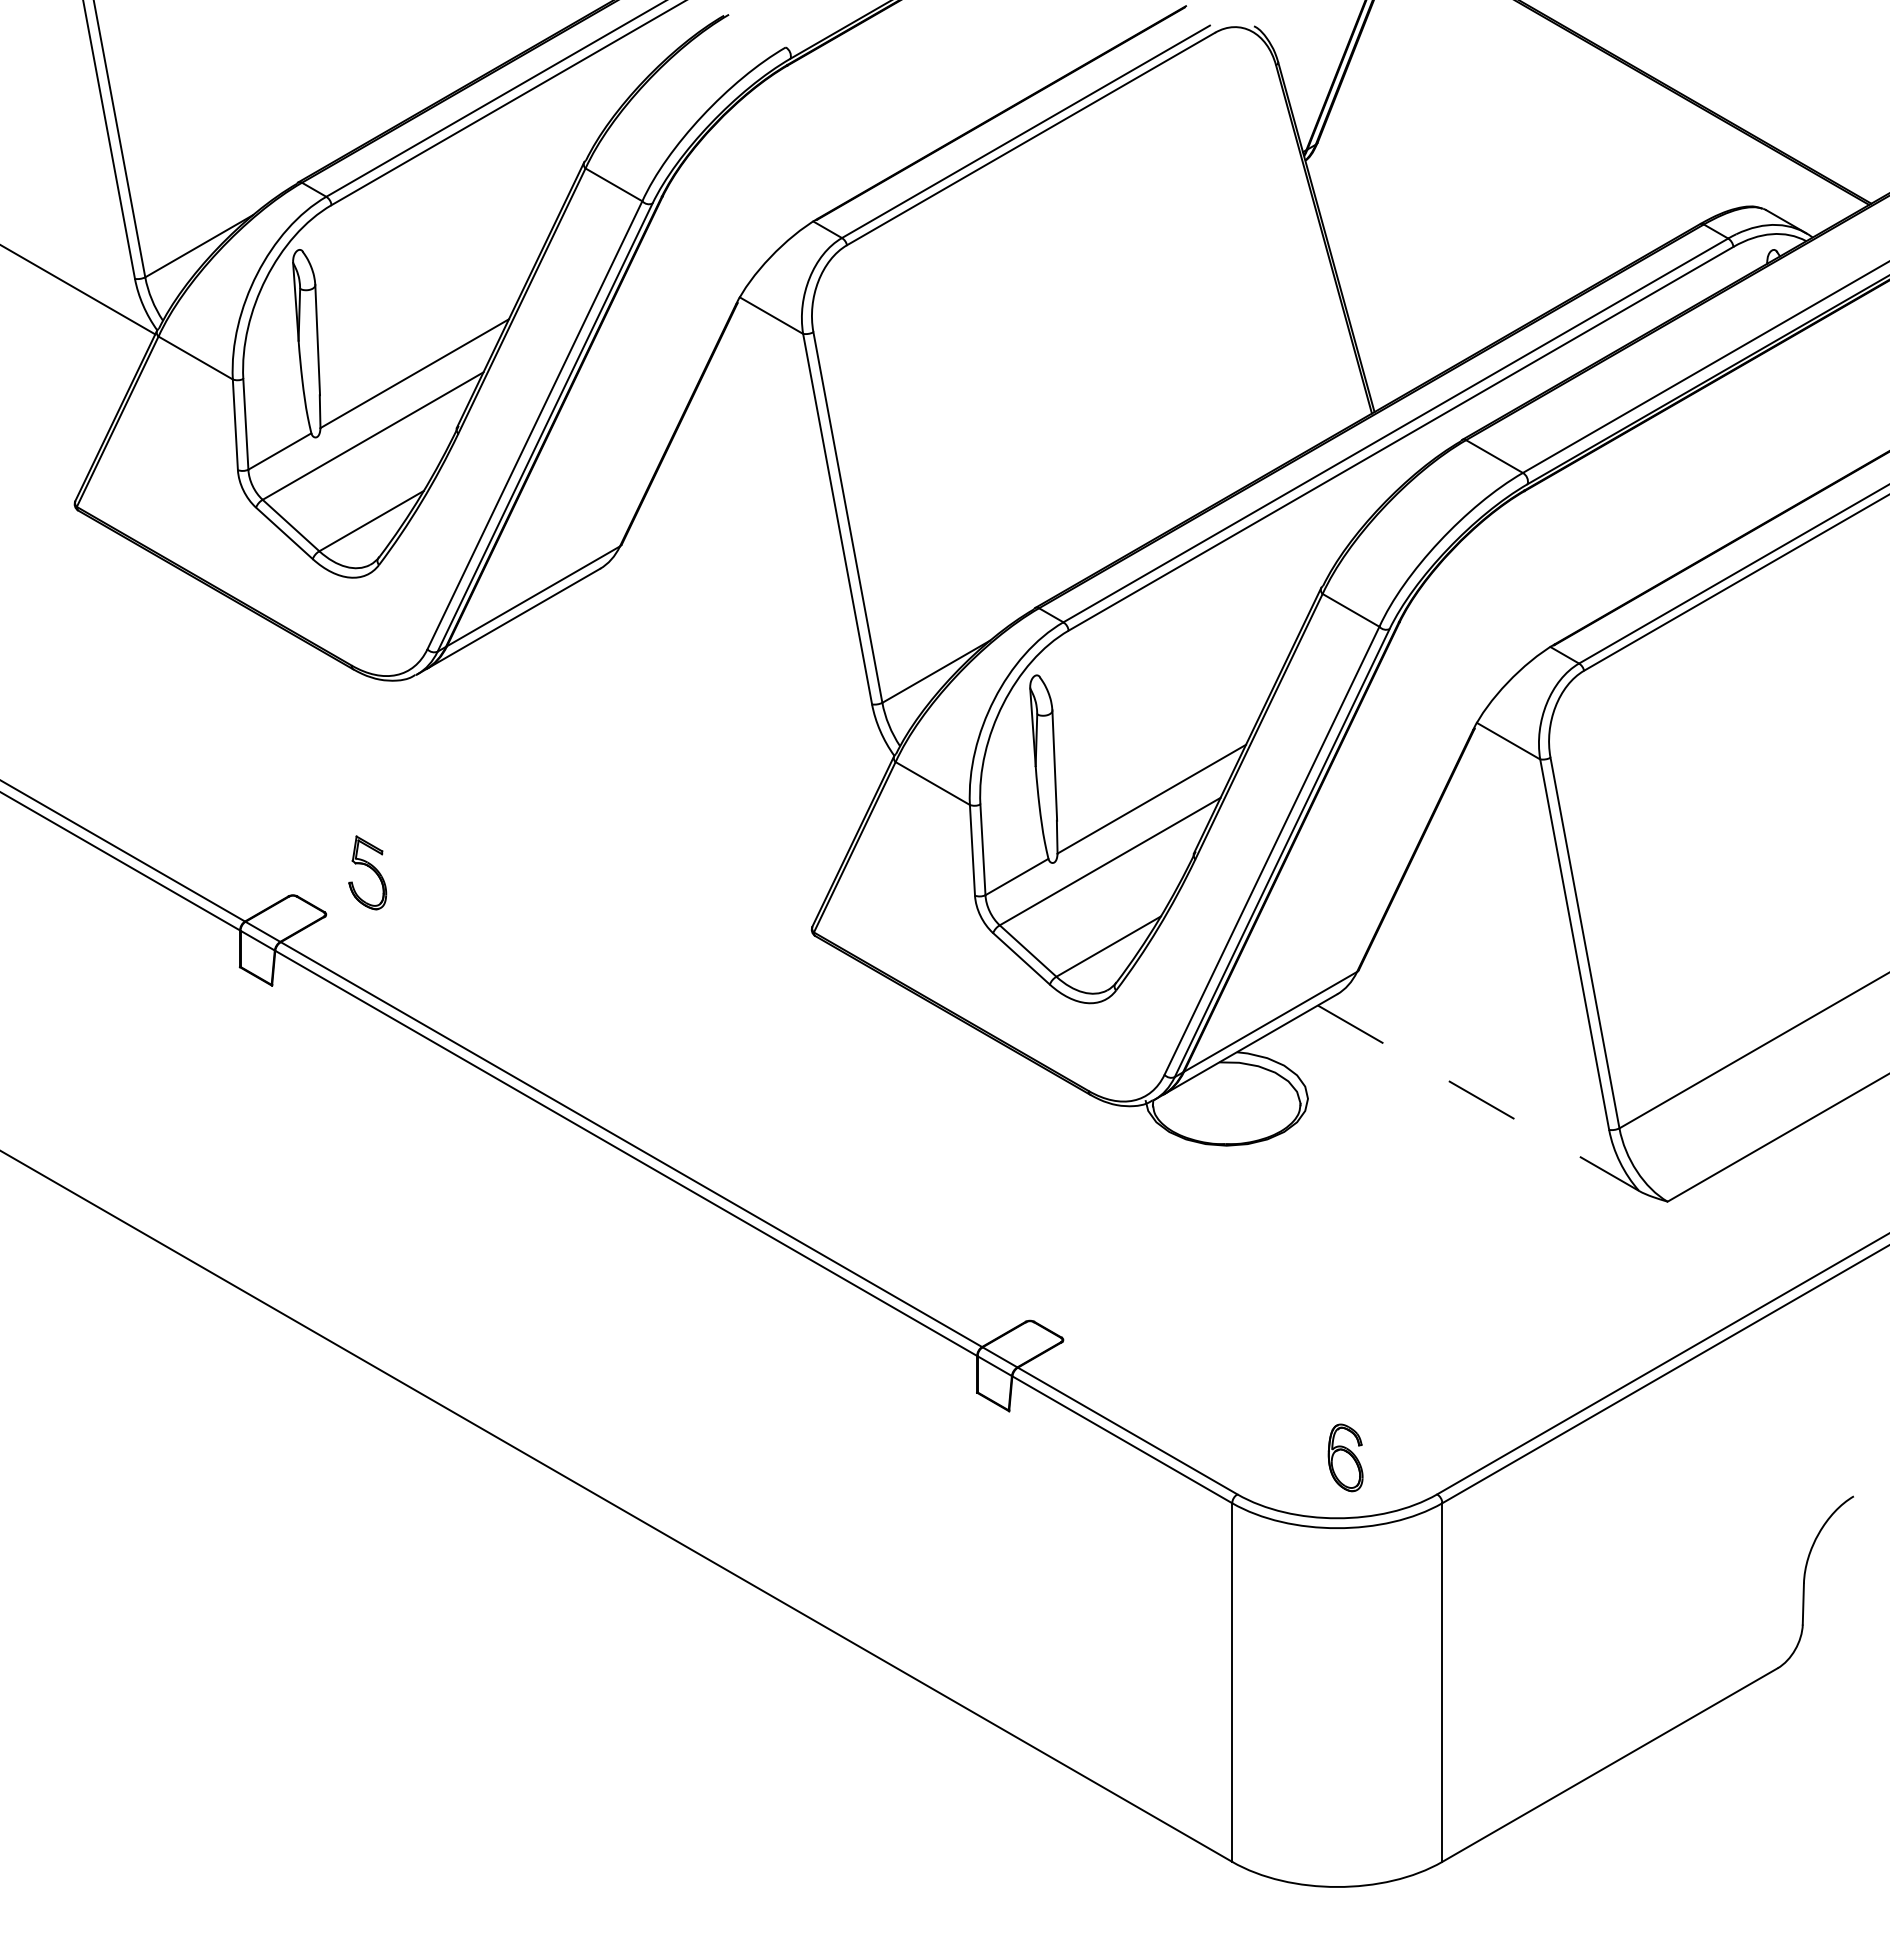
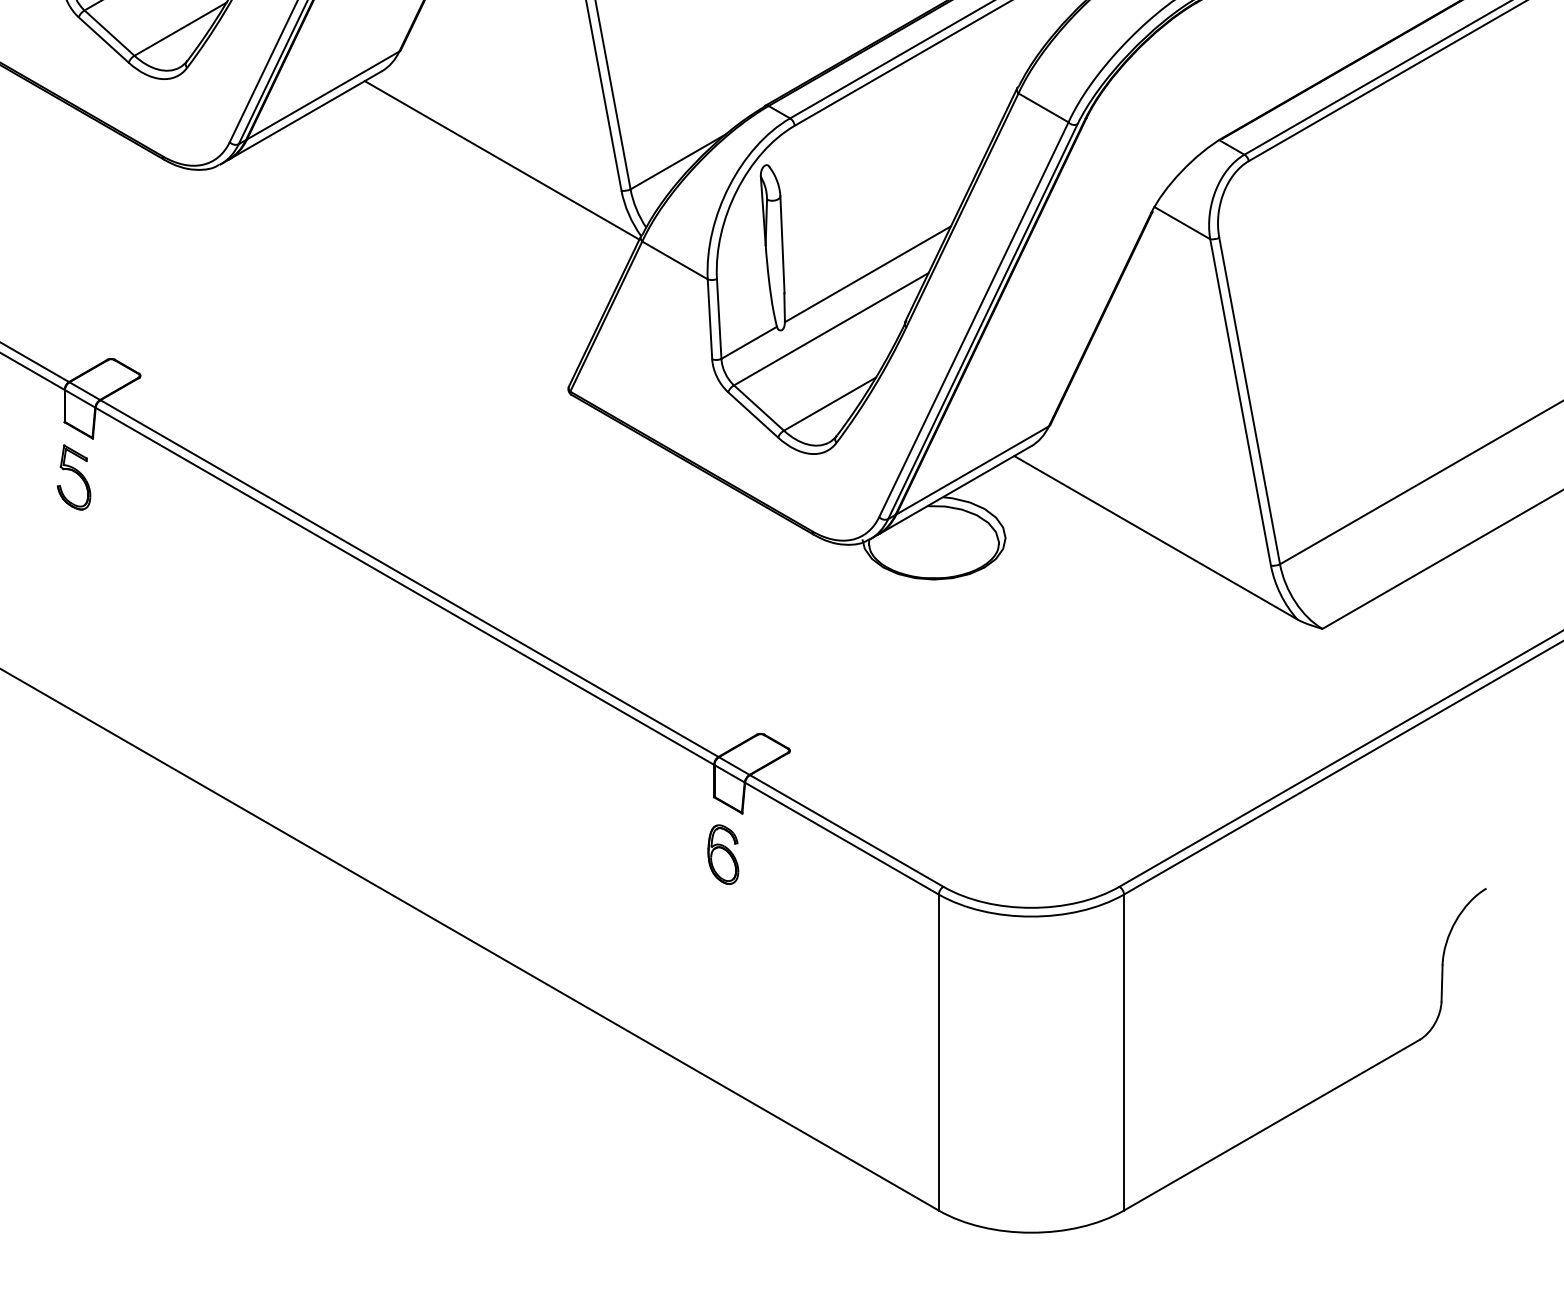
line: (736, 669) -> (502, 159), added
part: (367, 872) -> (73, 477), moved
line: (1478, 1098) -> (1155, 537), dashed -> solid
part: (1345, 1457) -> (723, 854), moved

